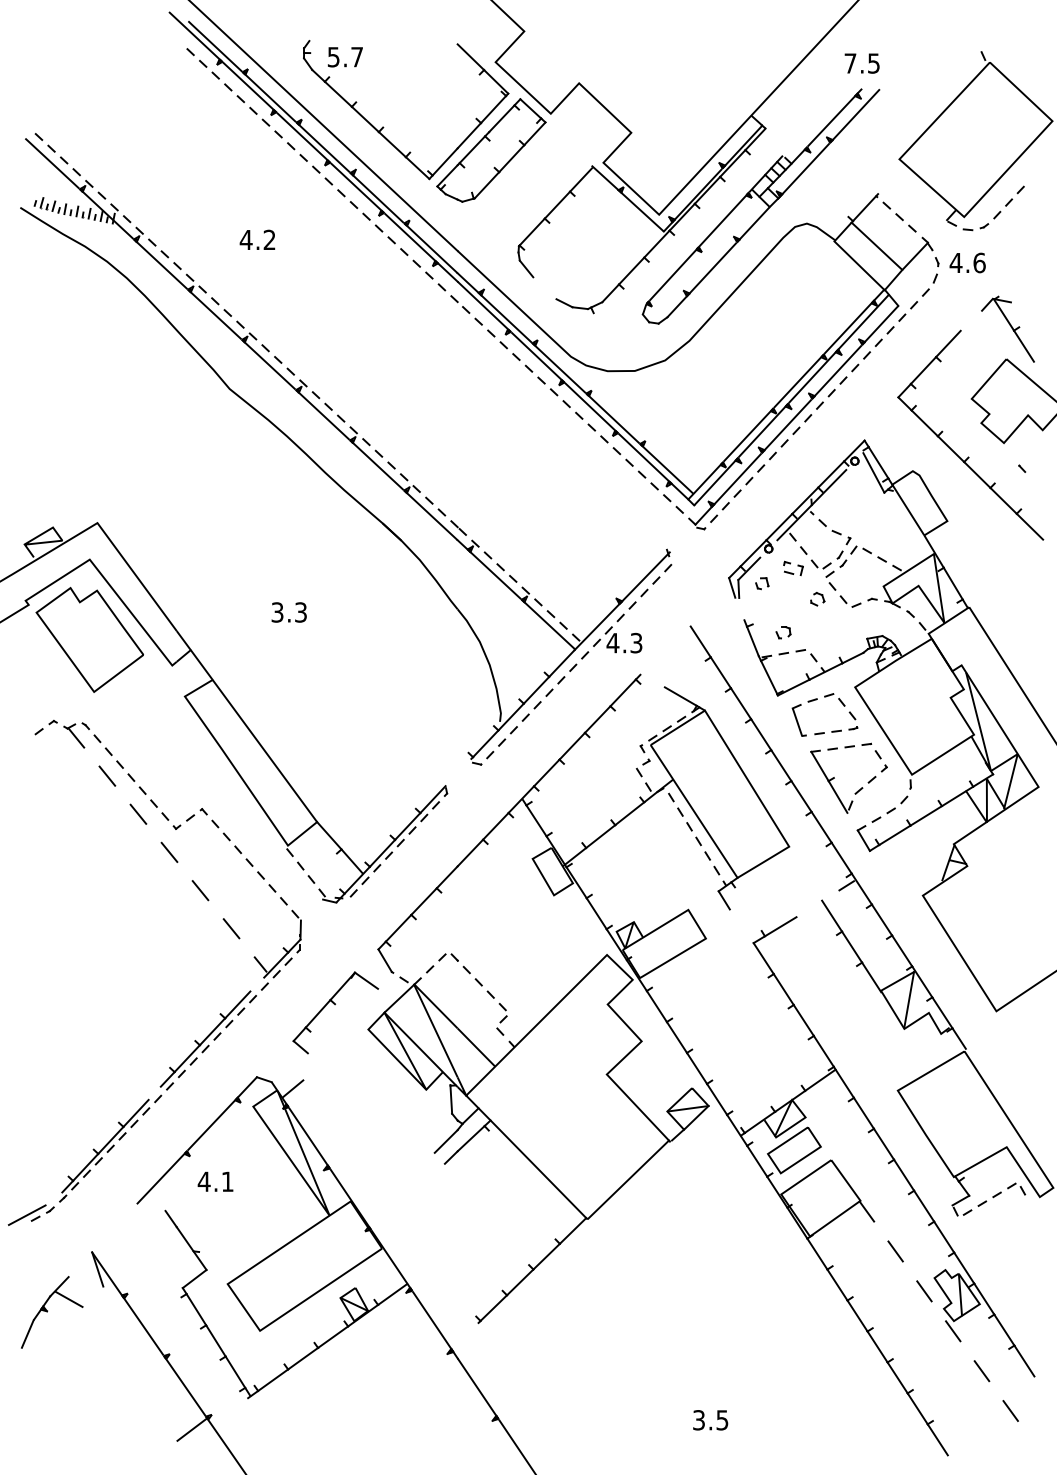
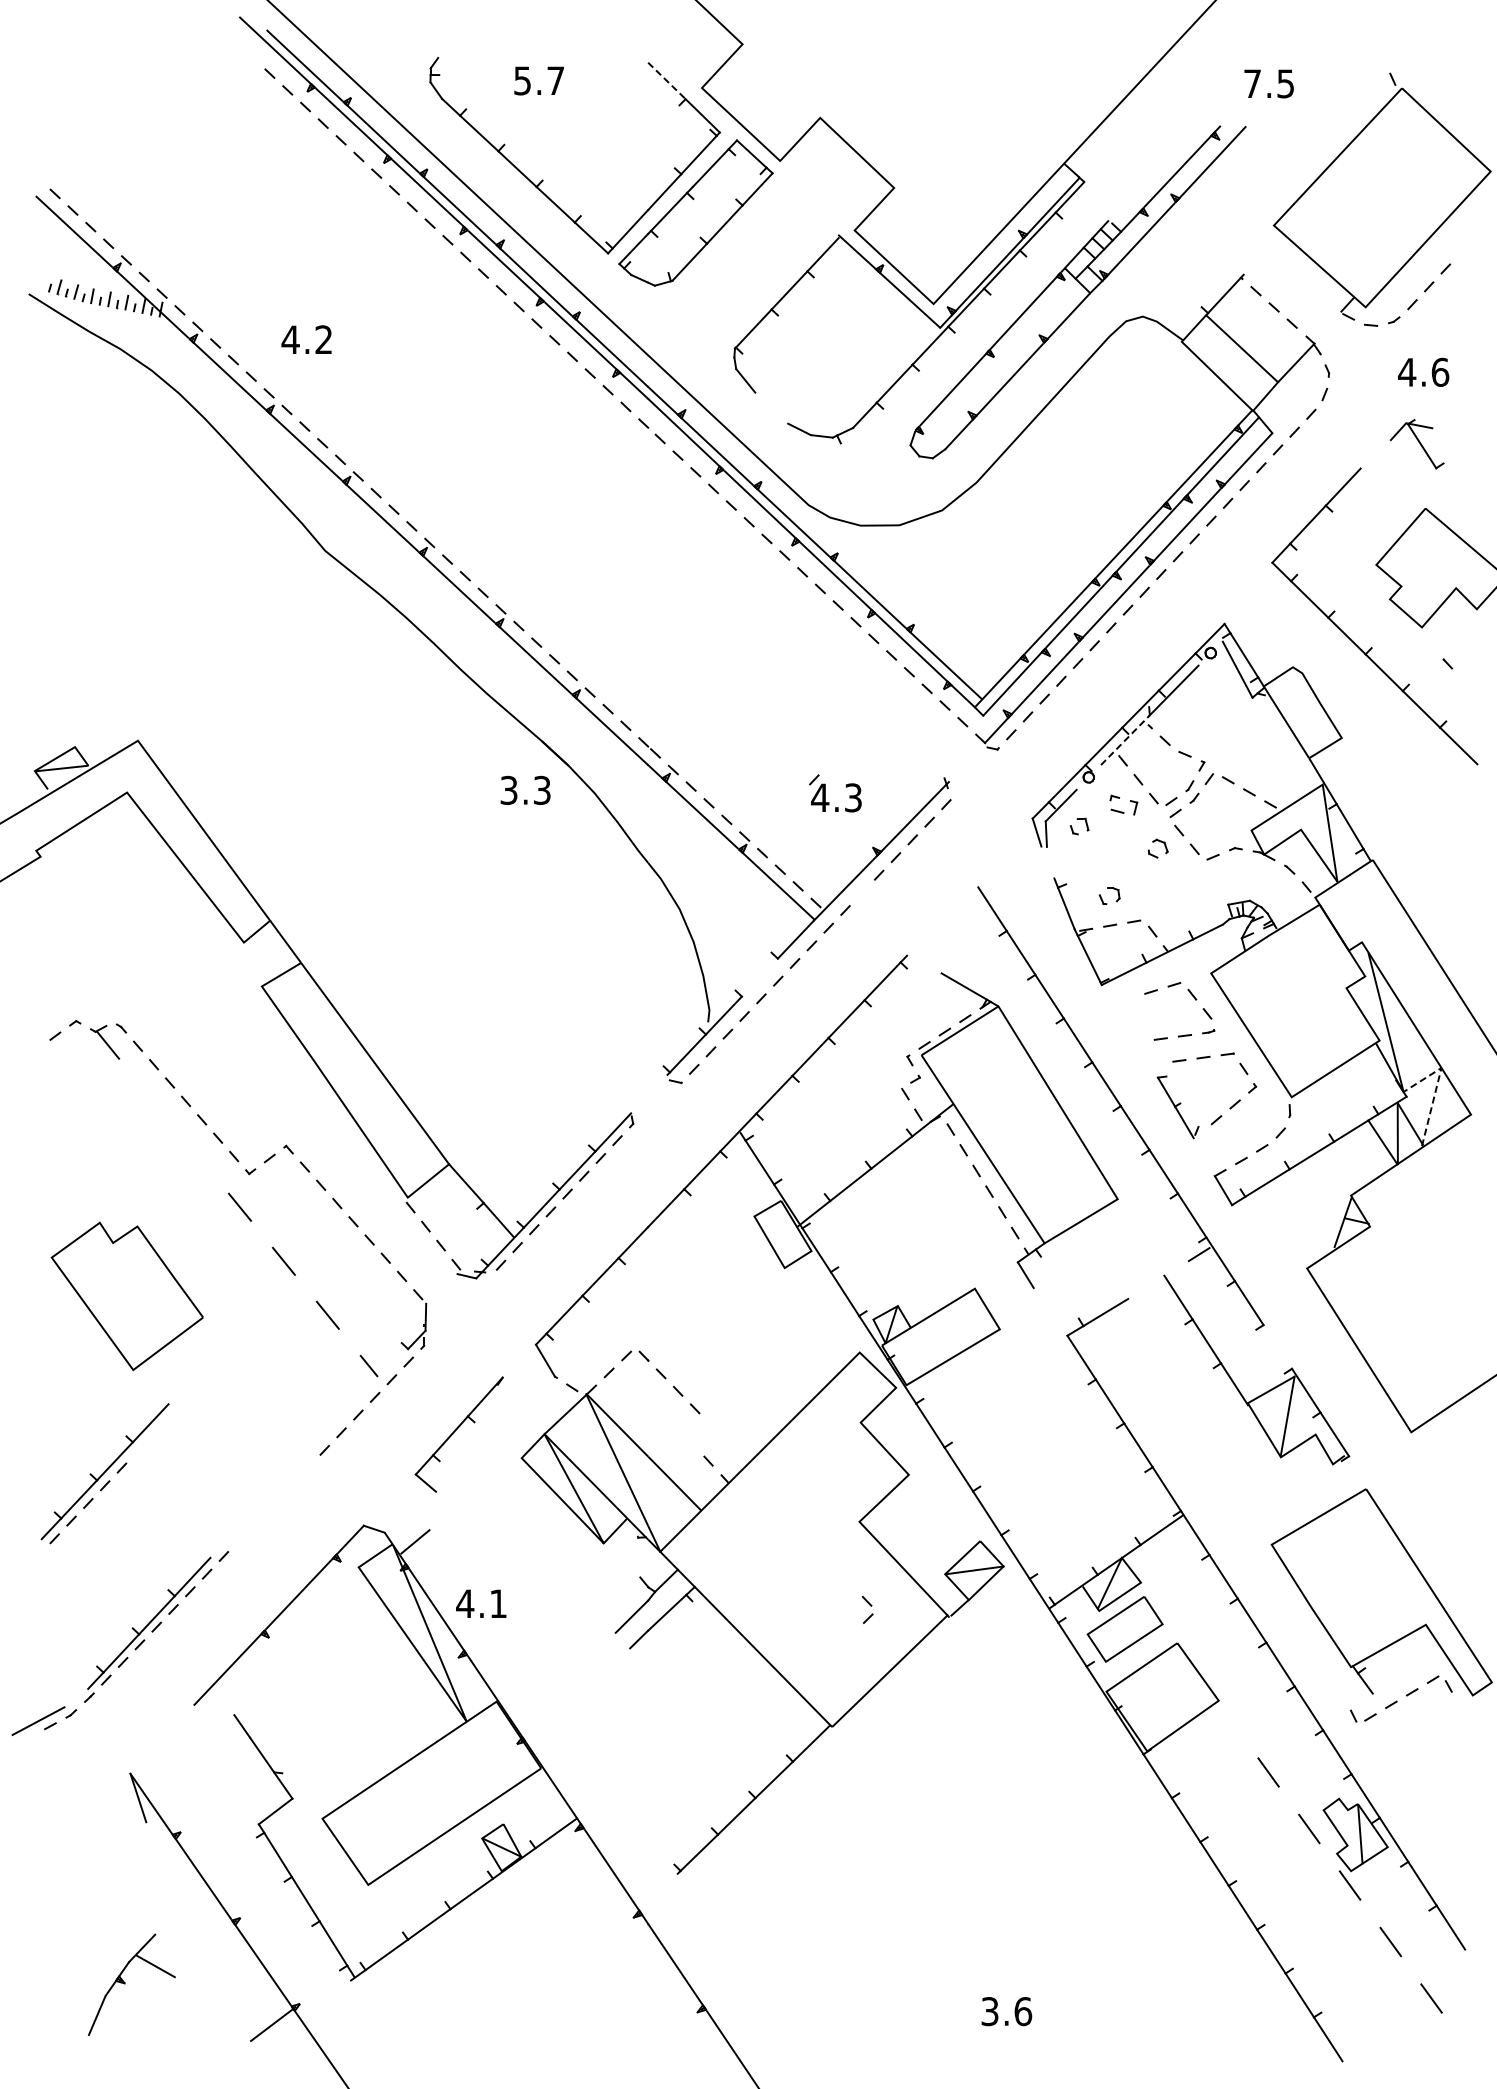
text: (344, 56) -> (538, 80), moved
line: (471, 57) -> (667, 81), solid -> dashed
text: (861, 63) -> (1268, 83), moved
text: (257, 239) -> (306, 339), moved
text: (967, 262) -> (1423, 371), moved
line: (1024, 346) -> (1450, 490), removed
line: (794, 522) -> (1125, 740), solid -> dashed
text: (289, 611) -> (525, 789), moved
part: (89, 640) -> (126, 1296), moved
part: (616, 640) -> (825, 793), moved
line: (536, 690) -> (759, 977), removed
part: (798, 720) -> (1131, 1020), removed
line: (1014, 766) -> (1437, 1085), solid -> dashed
line: (107, 775) -> (151, 1098), removed
part: (832, 781) -> (1178, 1107), size x0.7
line: (138, 813) -> (195, 1152), removed
line: (901, 950) -> (1277, 1346), removed
line: (276, 964) -> (391, 1366), removed
line: (366, 980) -> (518, 1388), removed
part: (503, 1012) -> (867, 1609), moved
line: (959, 1038) -> (1358, 1470), removed
part: (205, 1040) -> (104, 1473), moved
line: (450, 1099) -> (638, 1557), removed
text: (215, 1181) -> (481, 1603), moved
line: (960, 1200) -> (1360, 1700), removed
line: (866, 1211) -> (1227, 1715), removed
part: (51, 1312) -> (131, 1984), moved
text: (722, 1420) -> (1023, 2011), 3.5 -> 3.6

